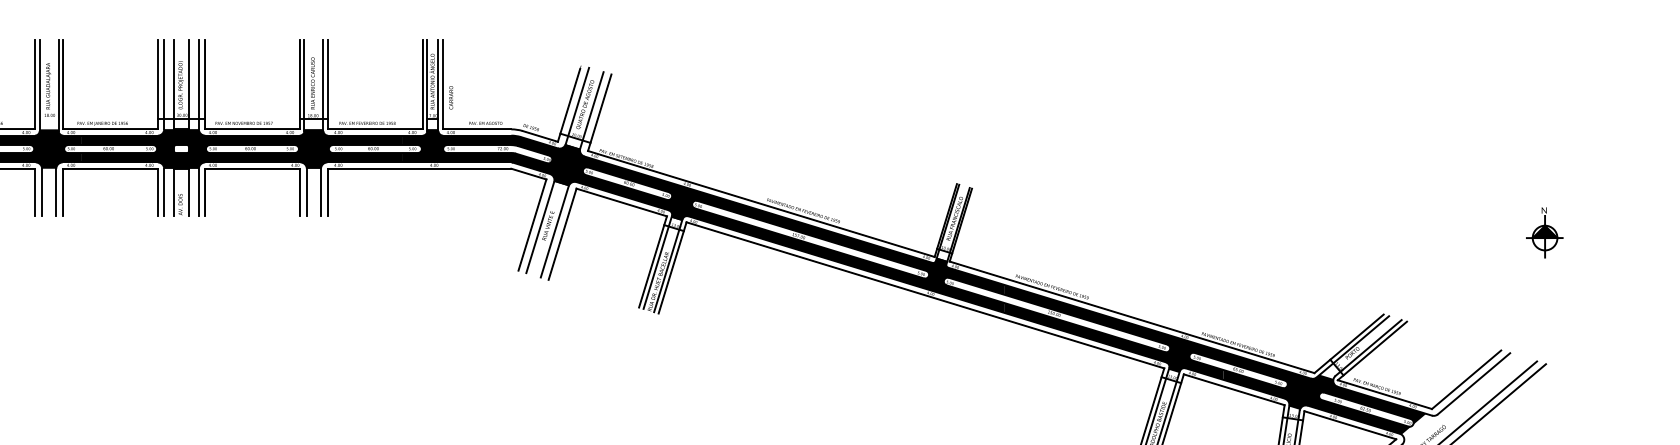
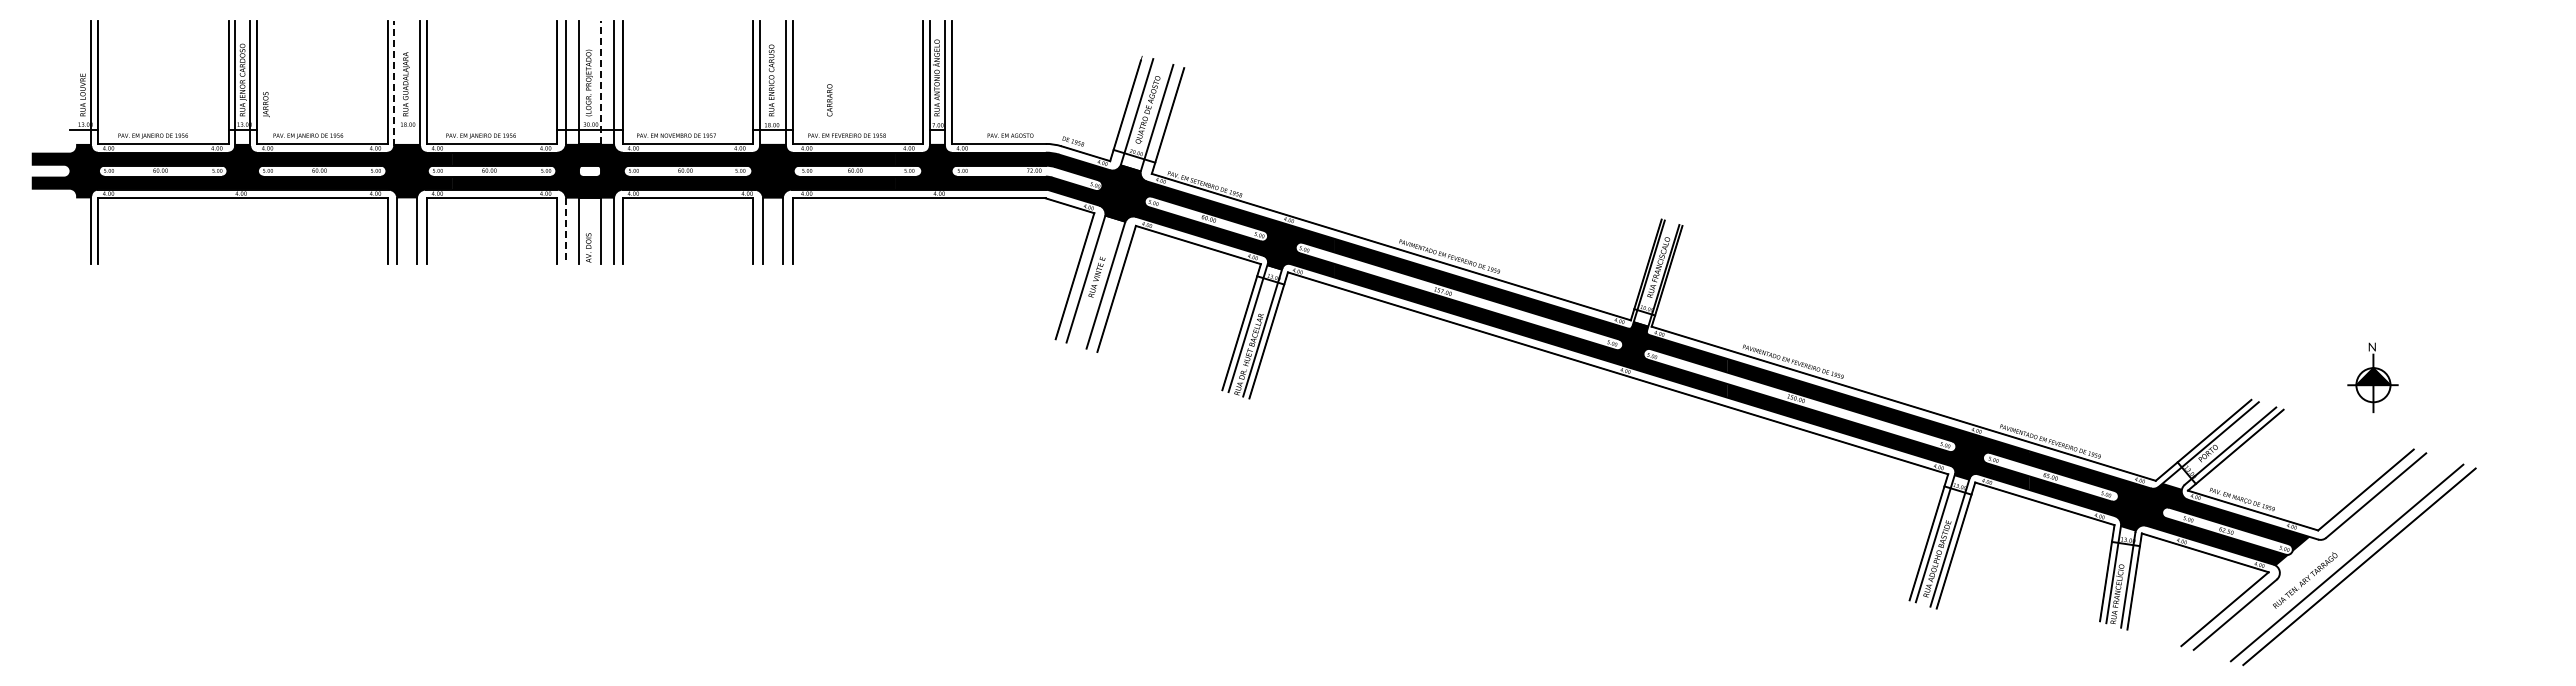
line: (189, 84) -> (600, 82), solid -> dashed
line: (40, 85) -> (394, 83), solid -> dashed
text: (451, 97) -> (829, 100), moved
line: (164, 192) -> (566, 231), solid -> dashed
part: (1544, 232) -> (2372, 377), moved

